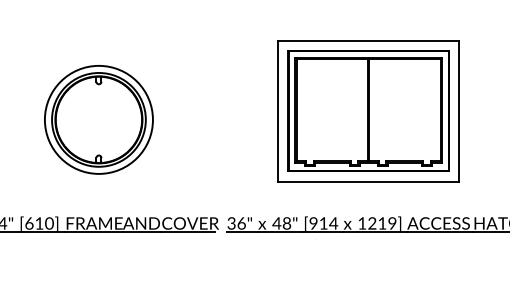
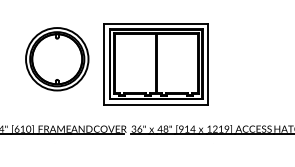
part: (367, 111) -> (155, 64), moved
part: (99, 120) -> (57, 59), moved

